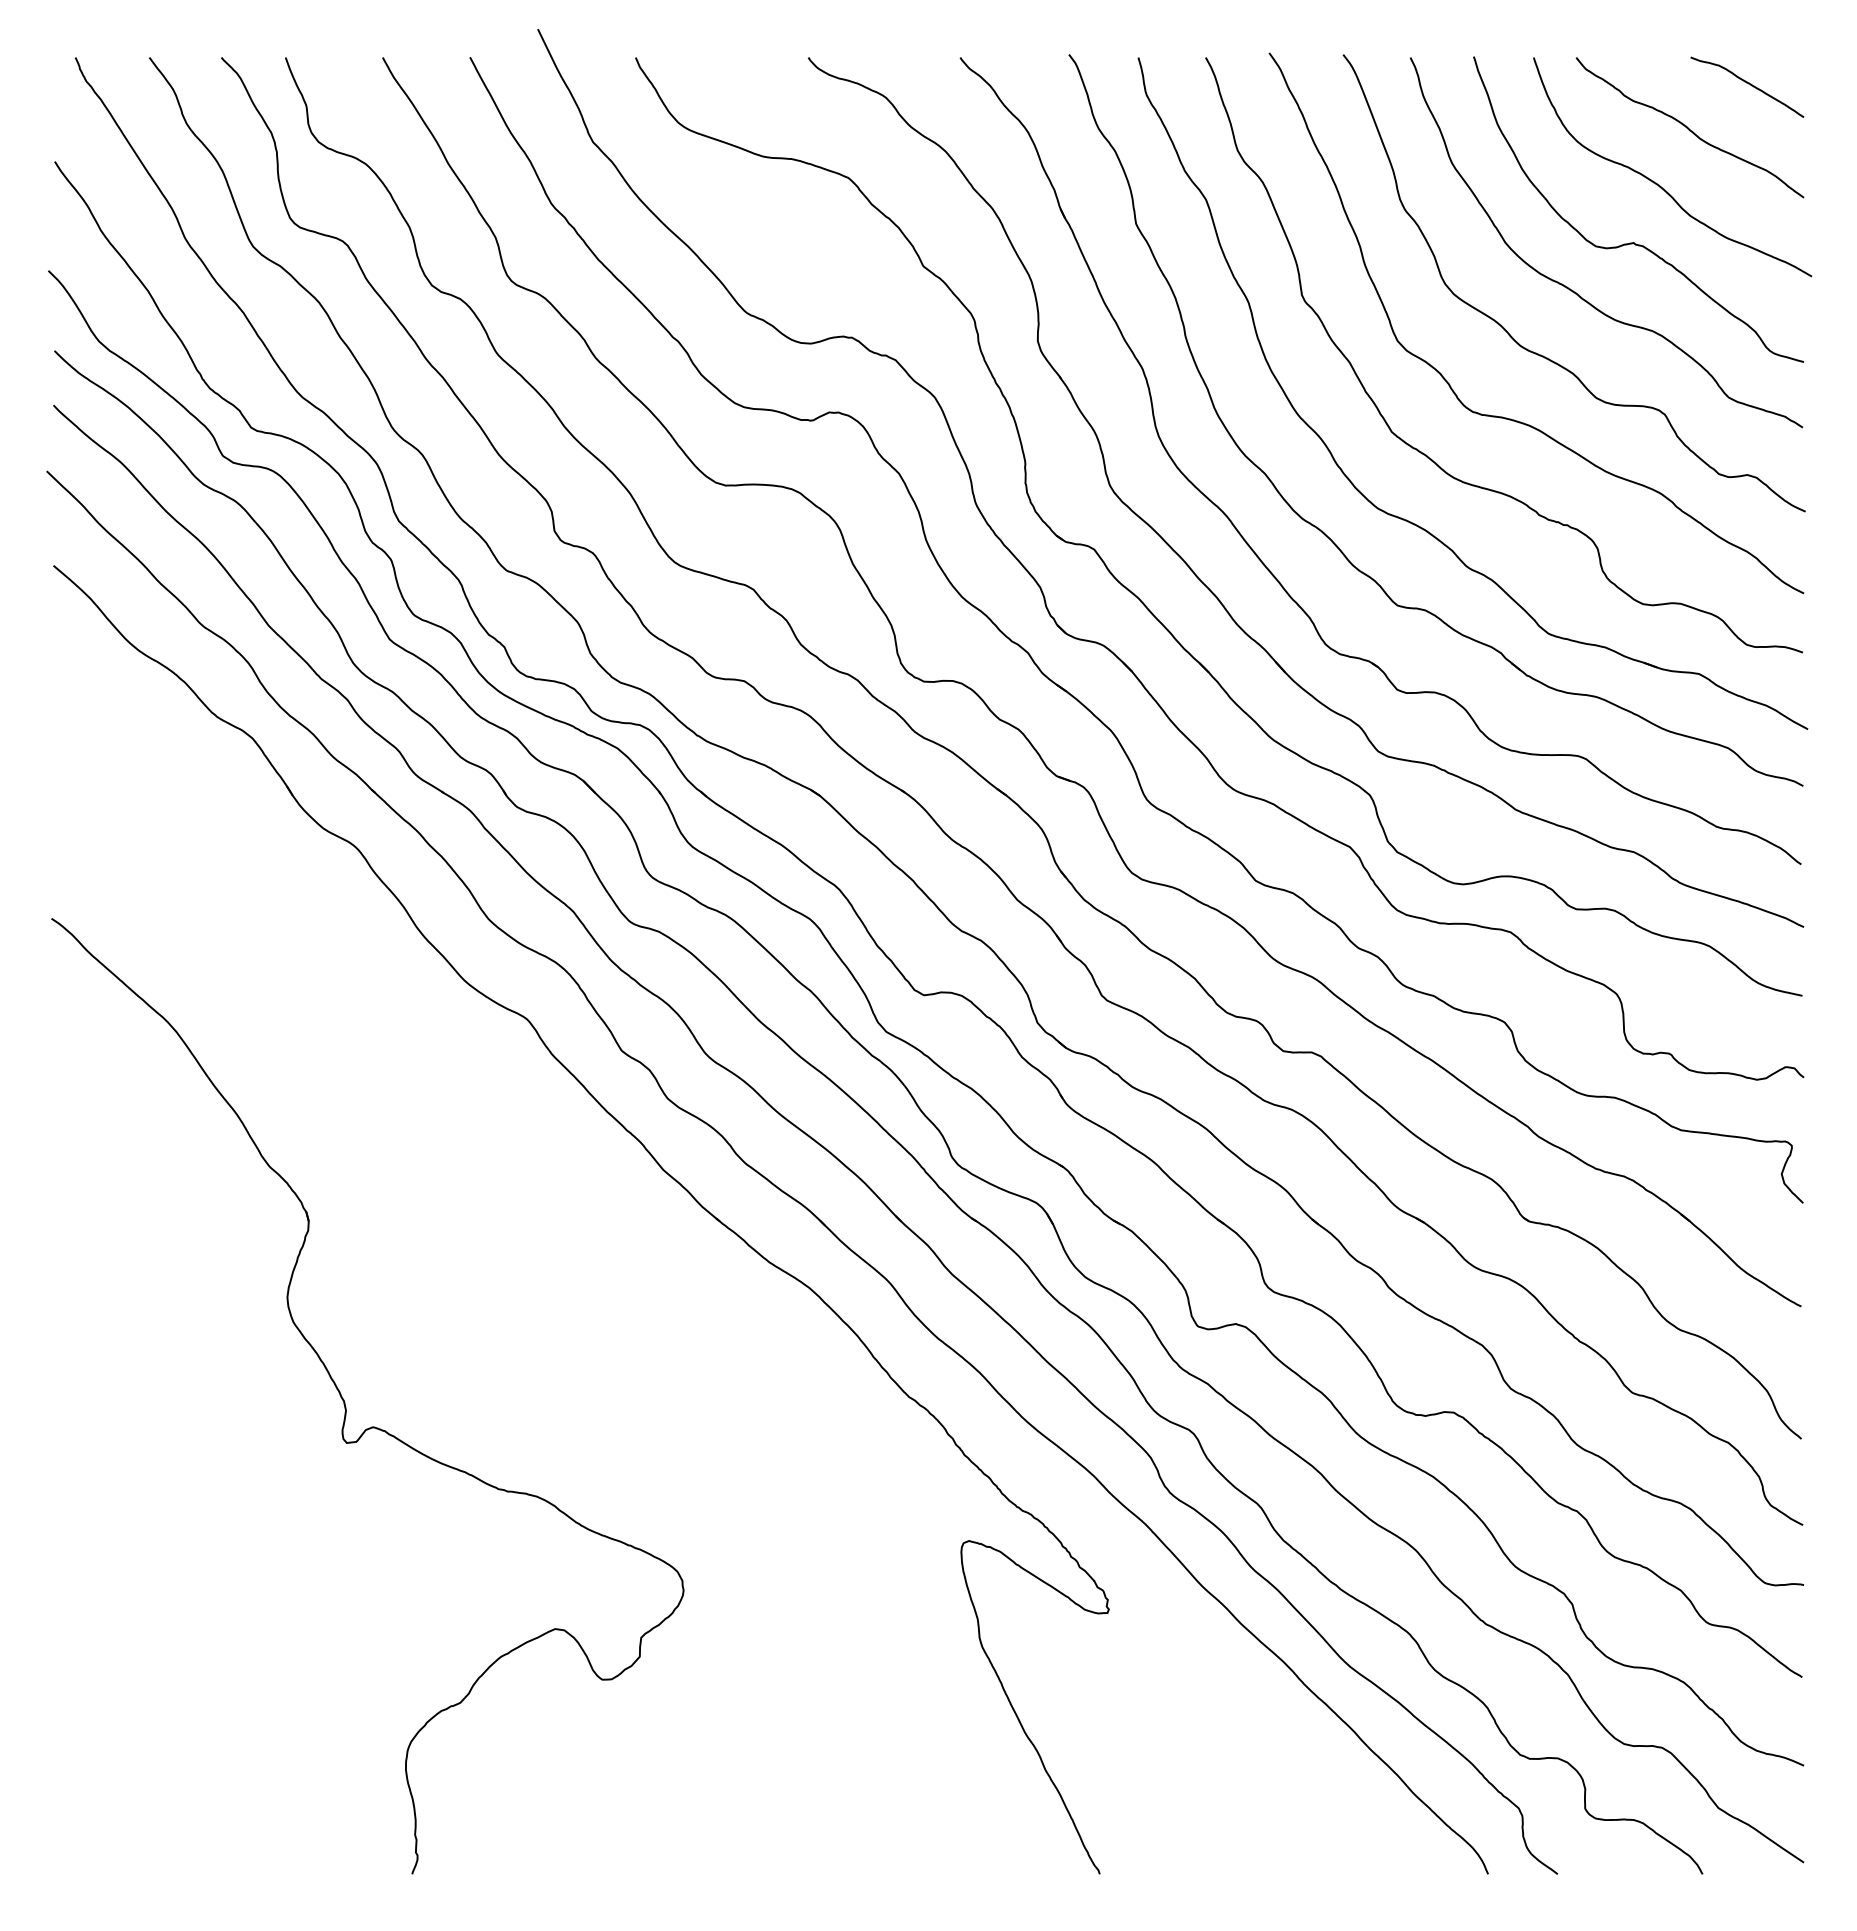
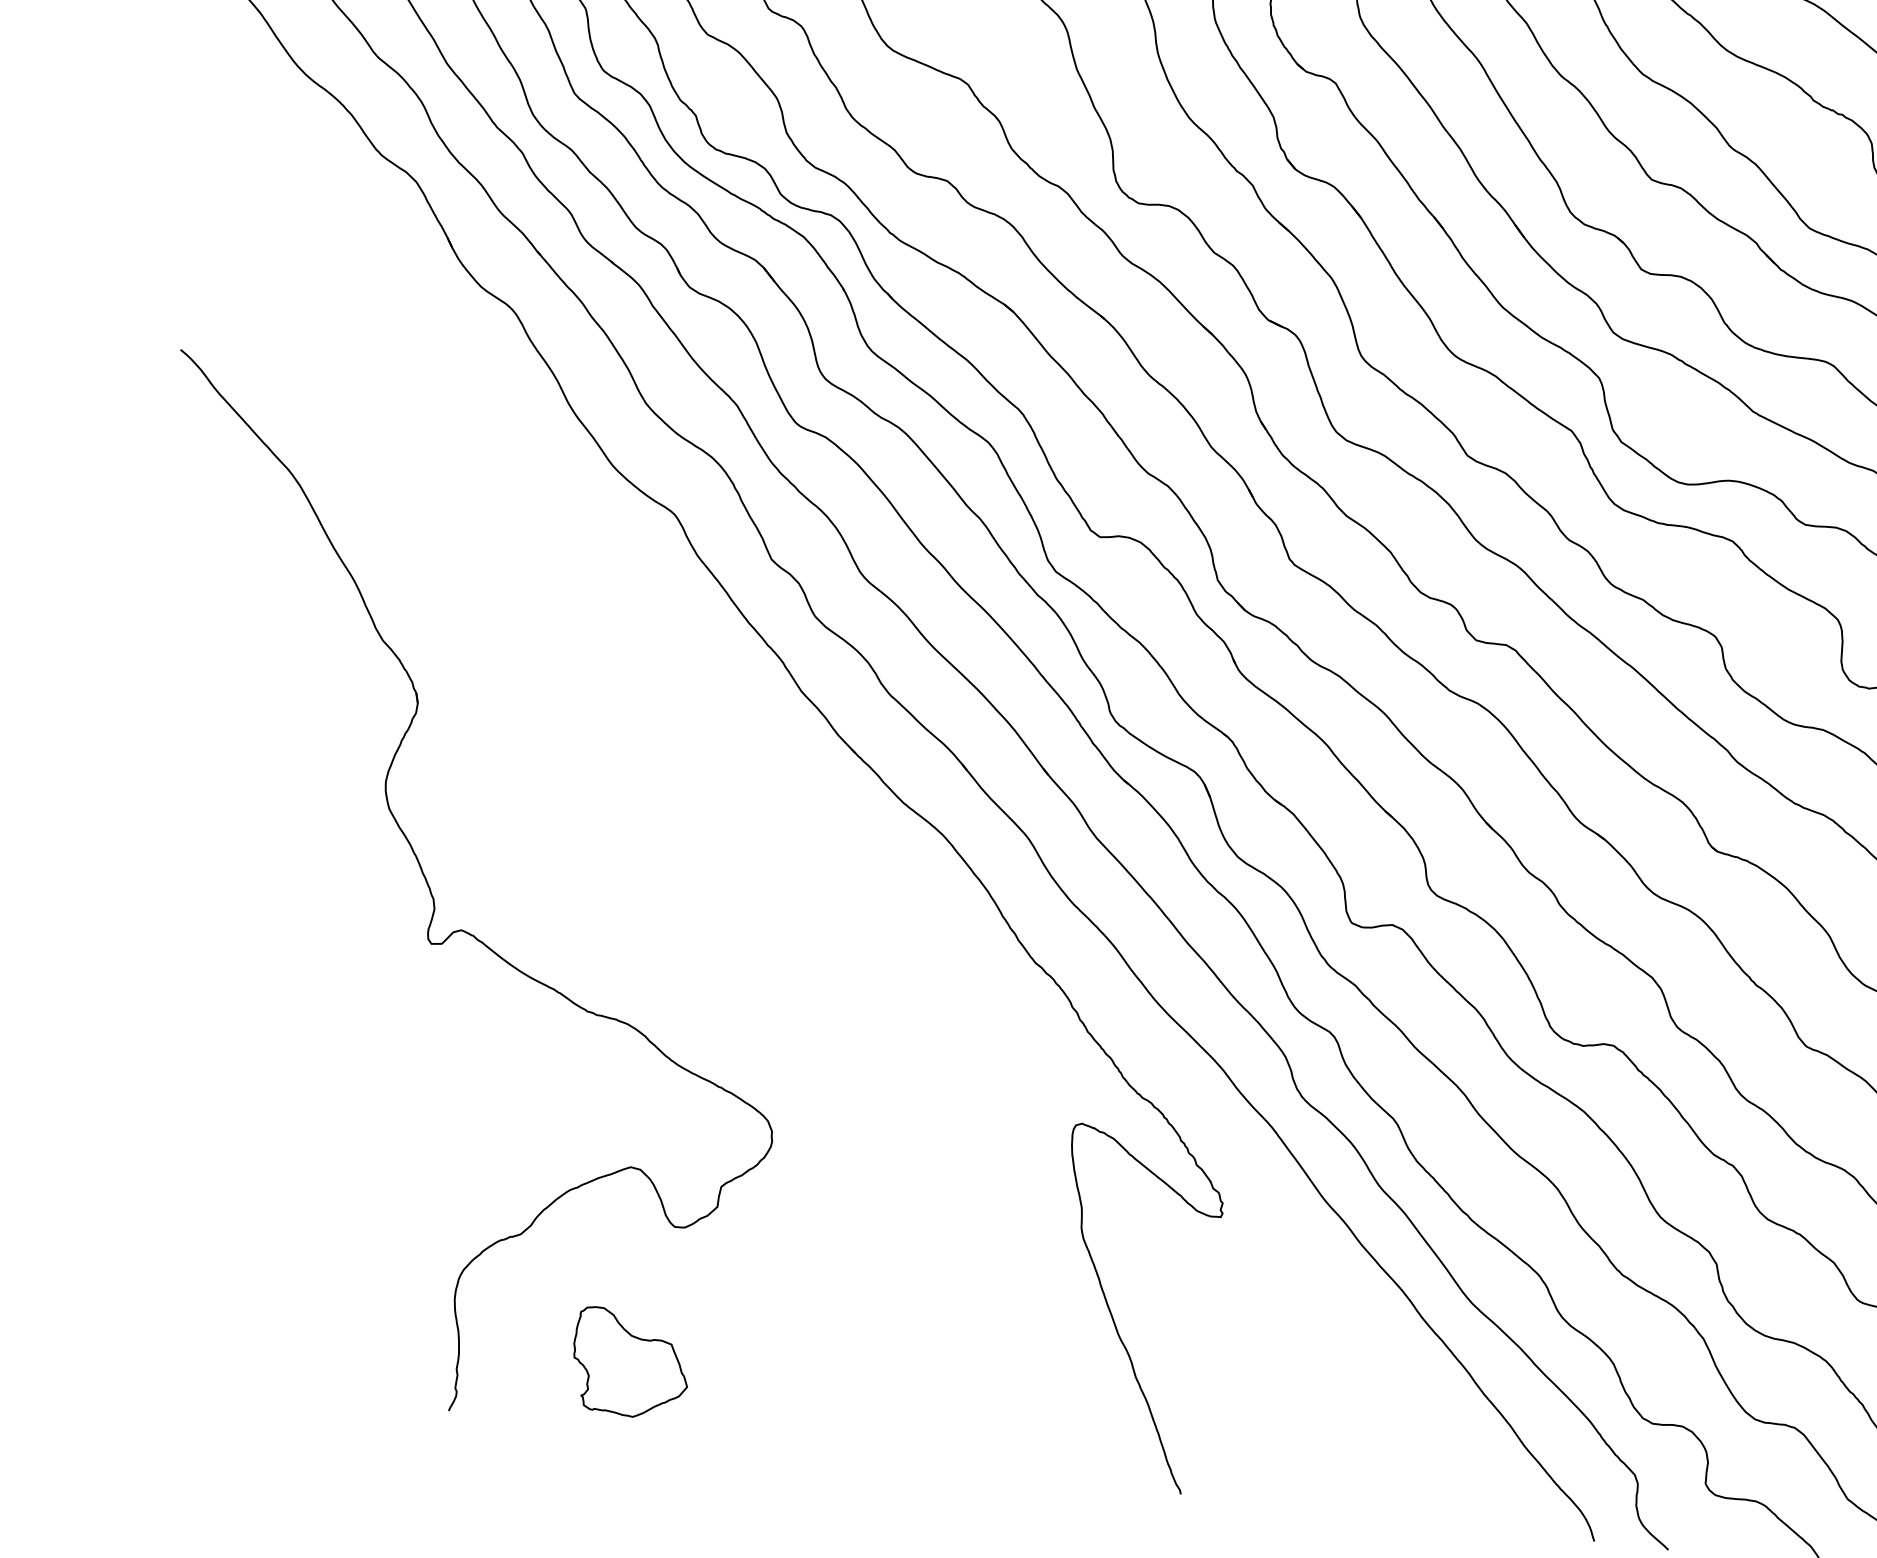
part: (575, 1811) -> (630, 1363), added

